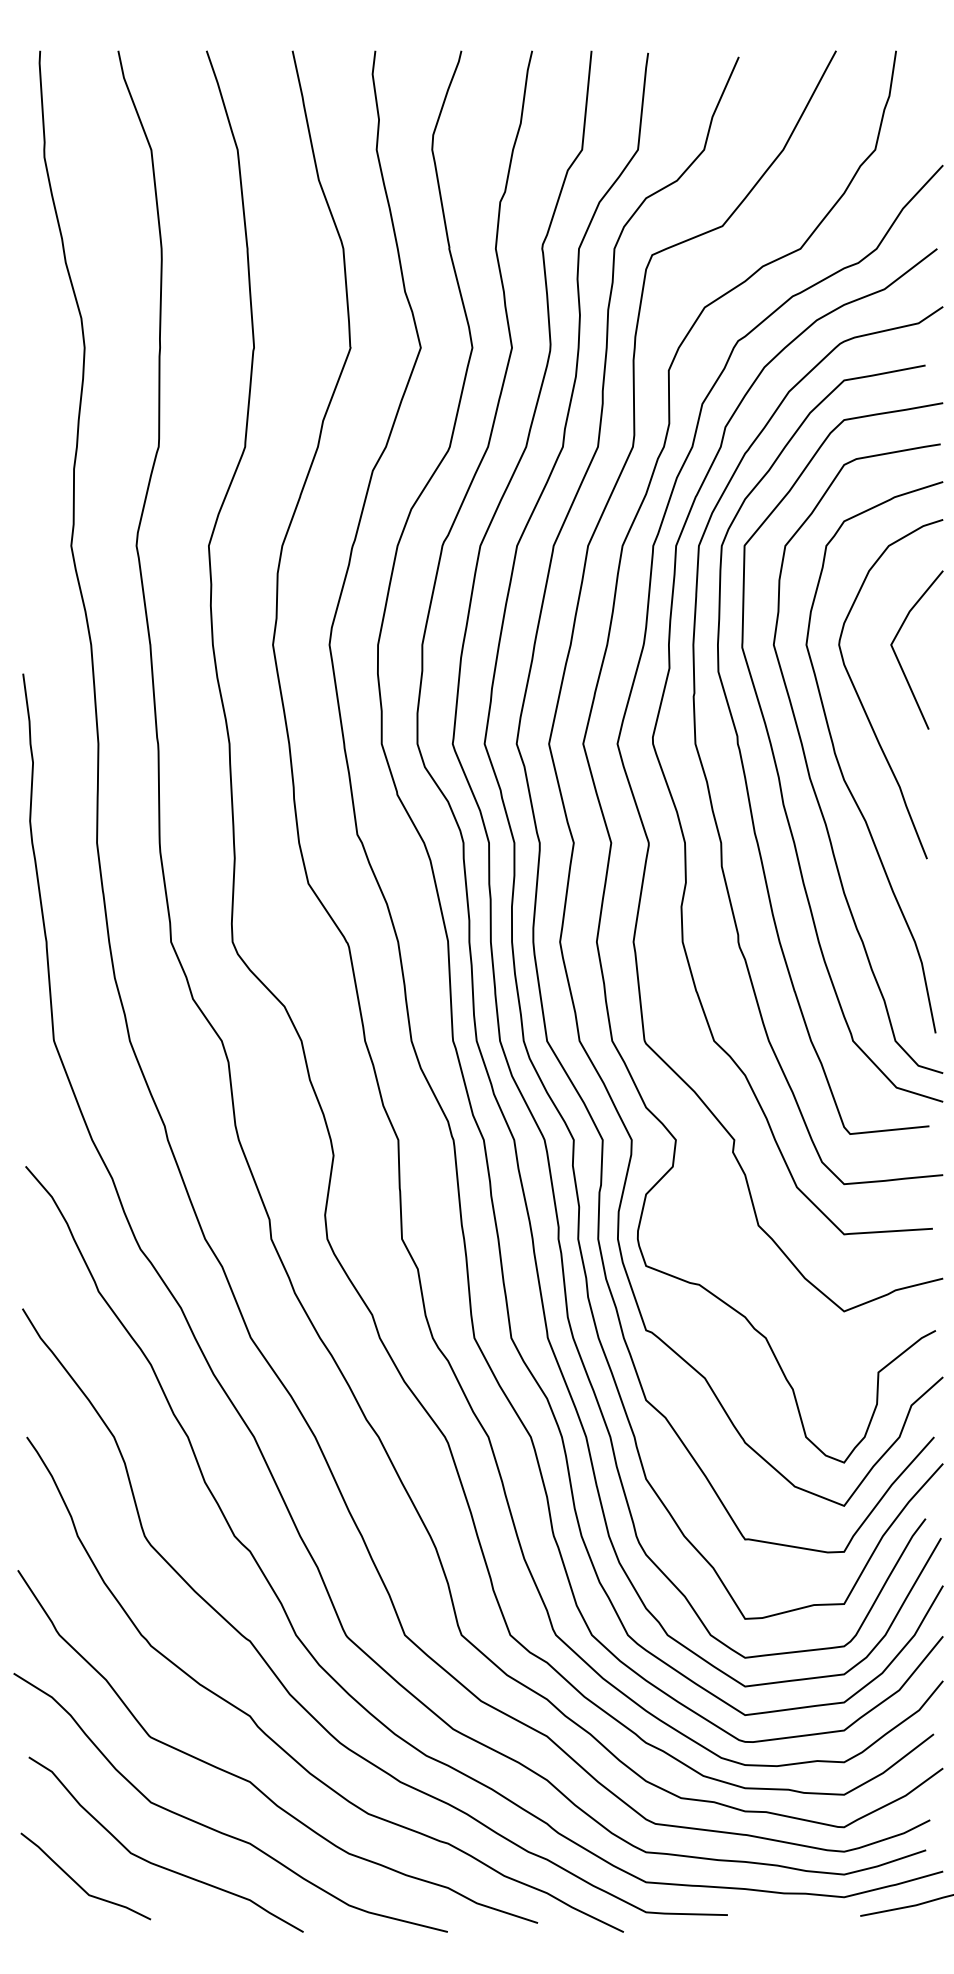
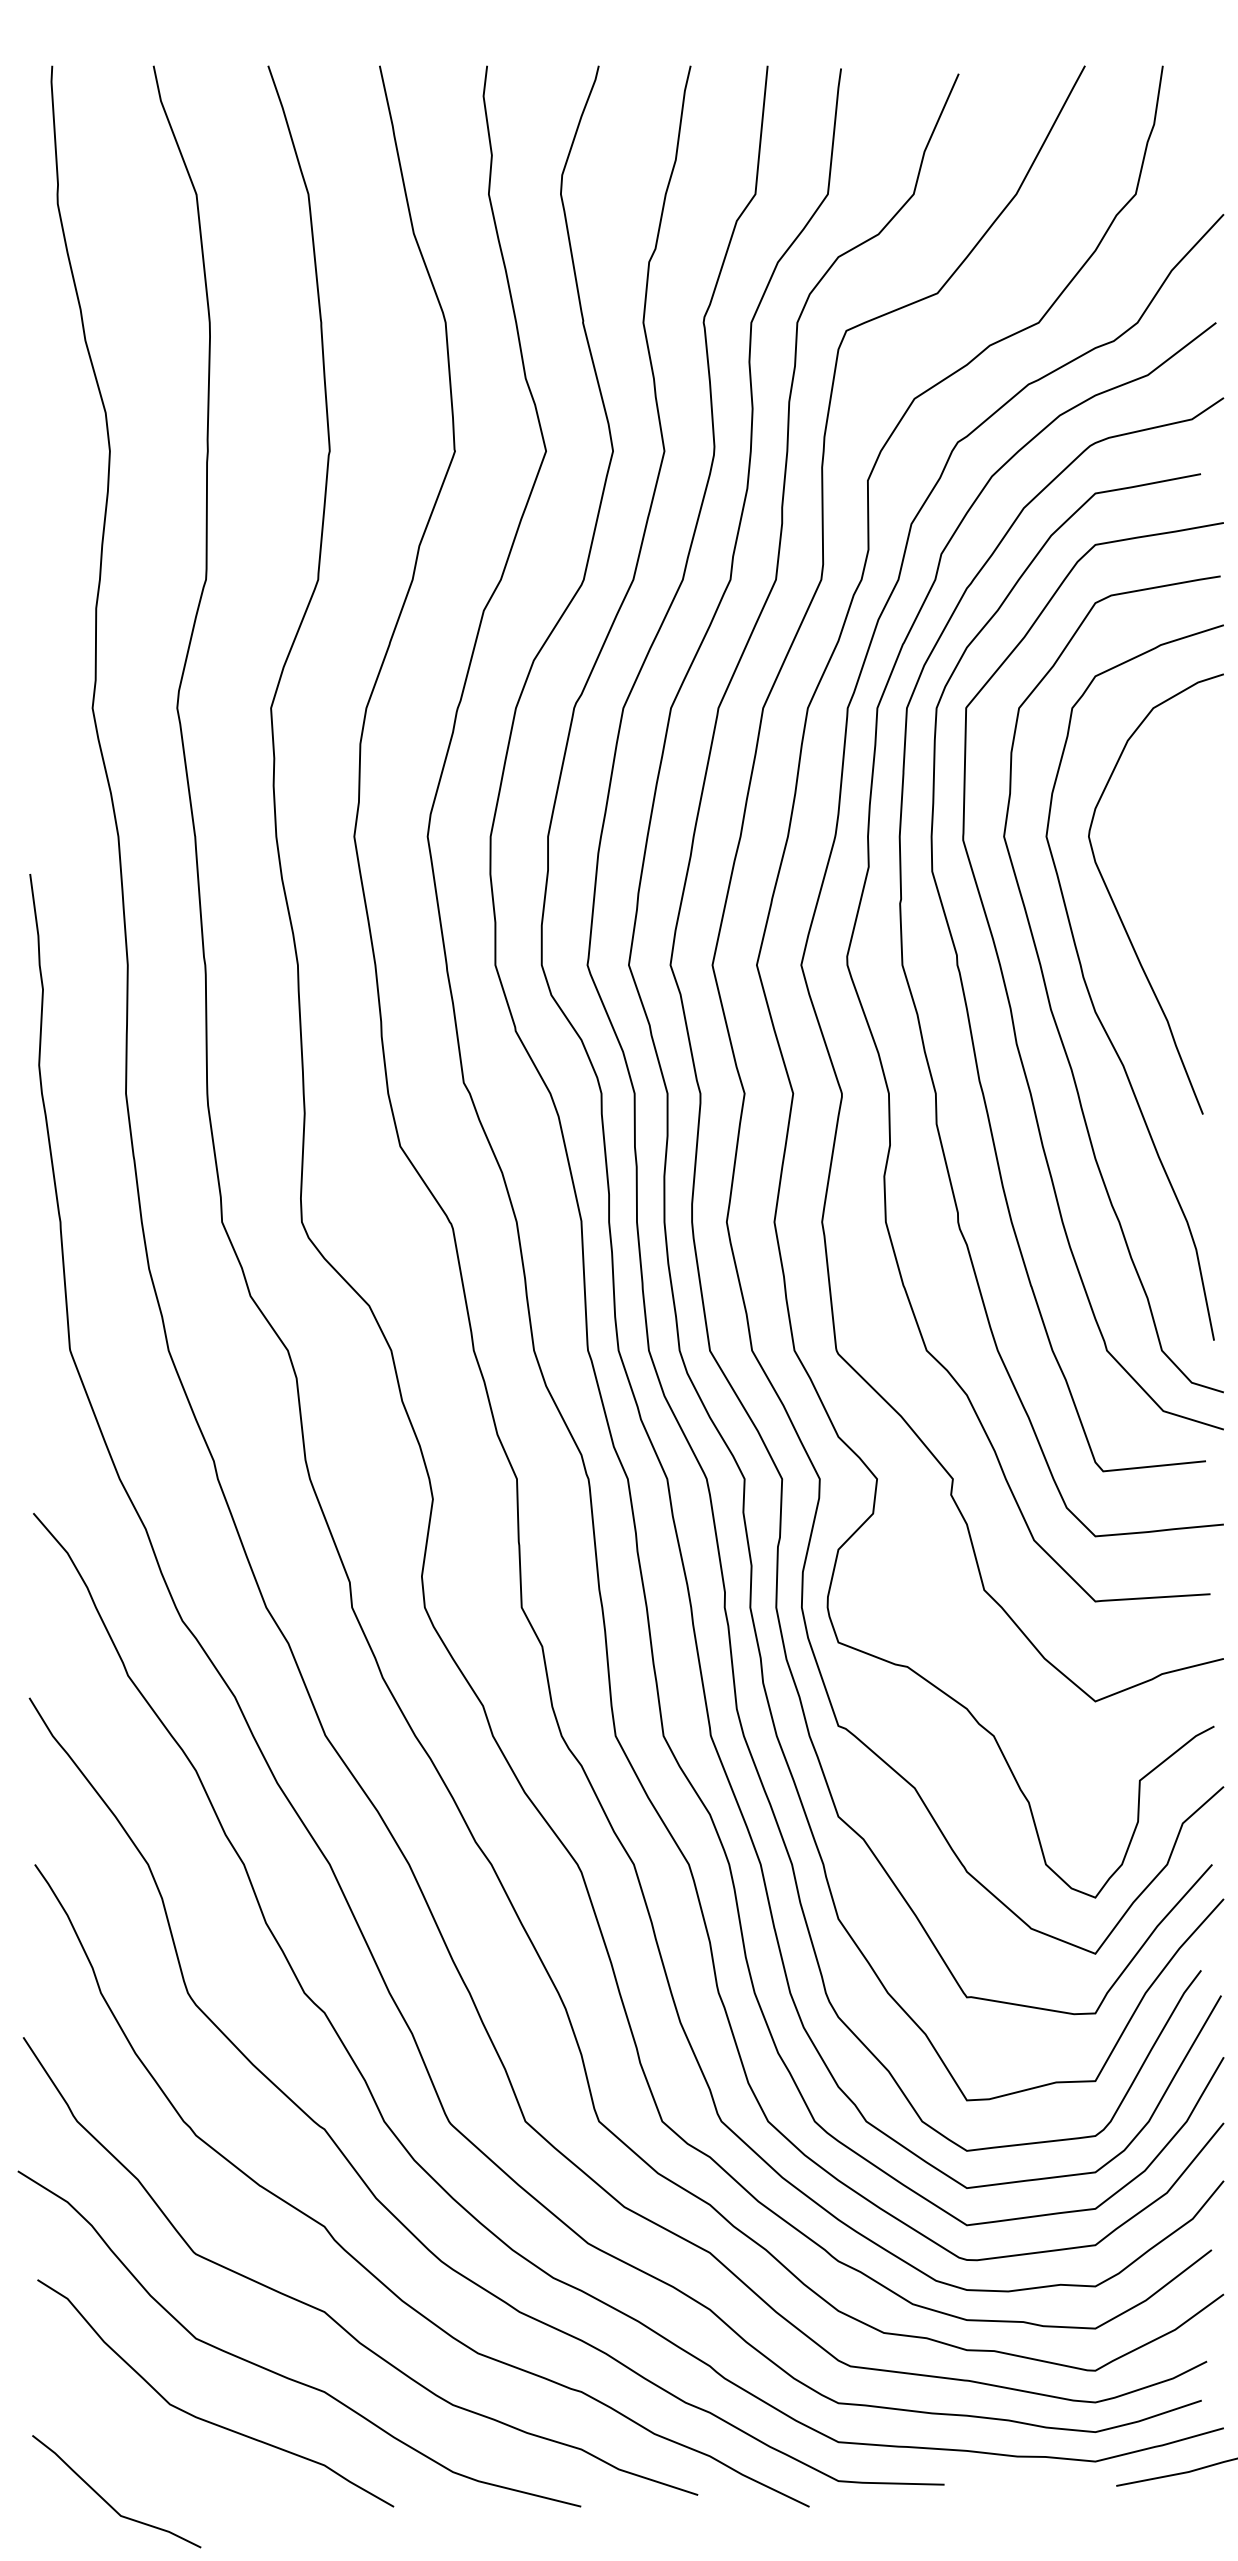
line: (898, 658) -> (1165, 854), removed
curve: (78, 1883) -> (107, 2500), moved

